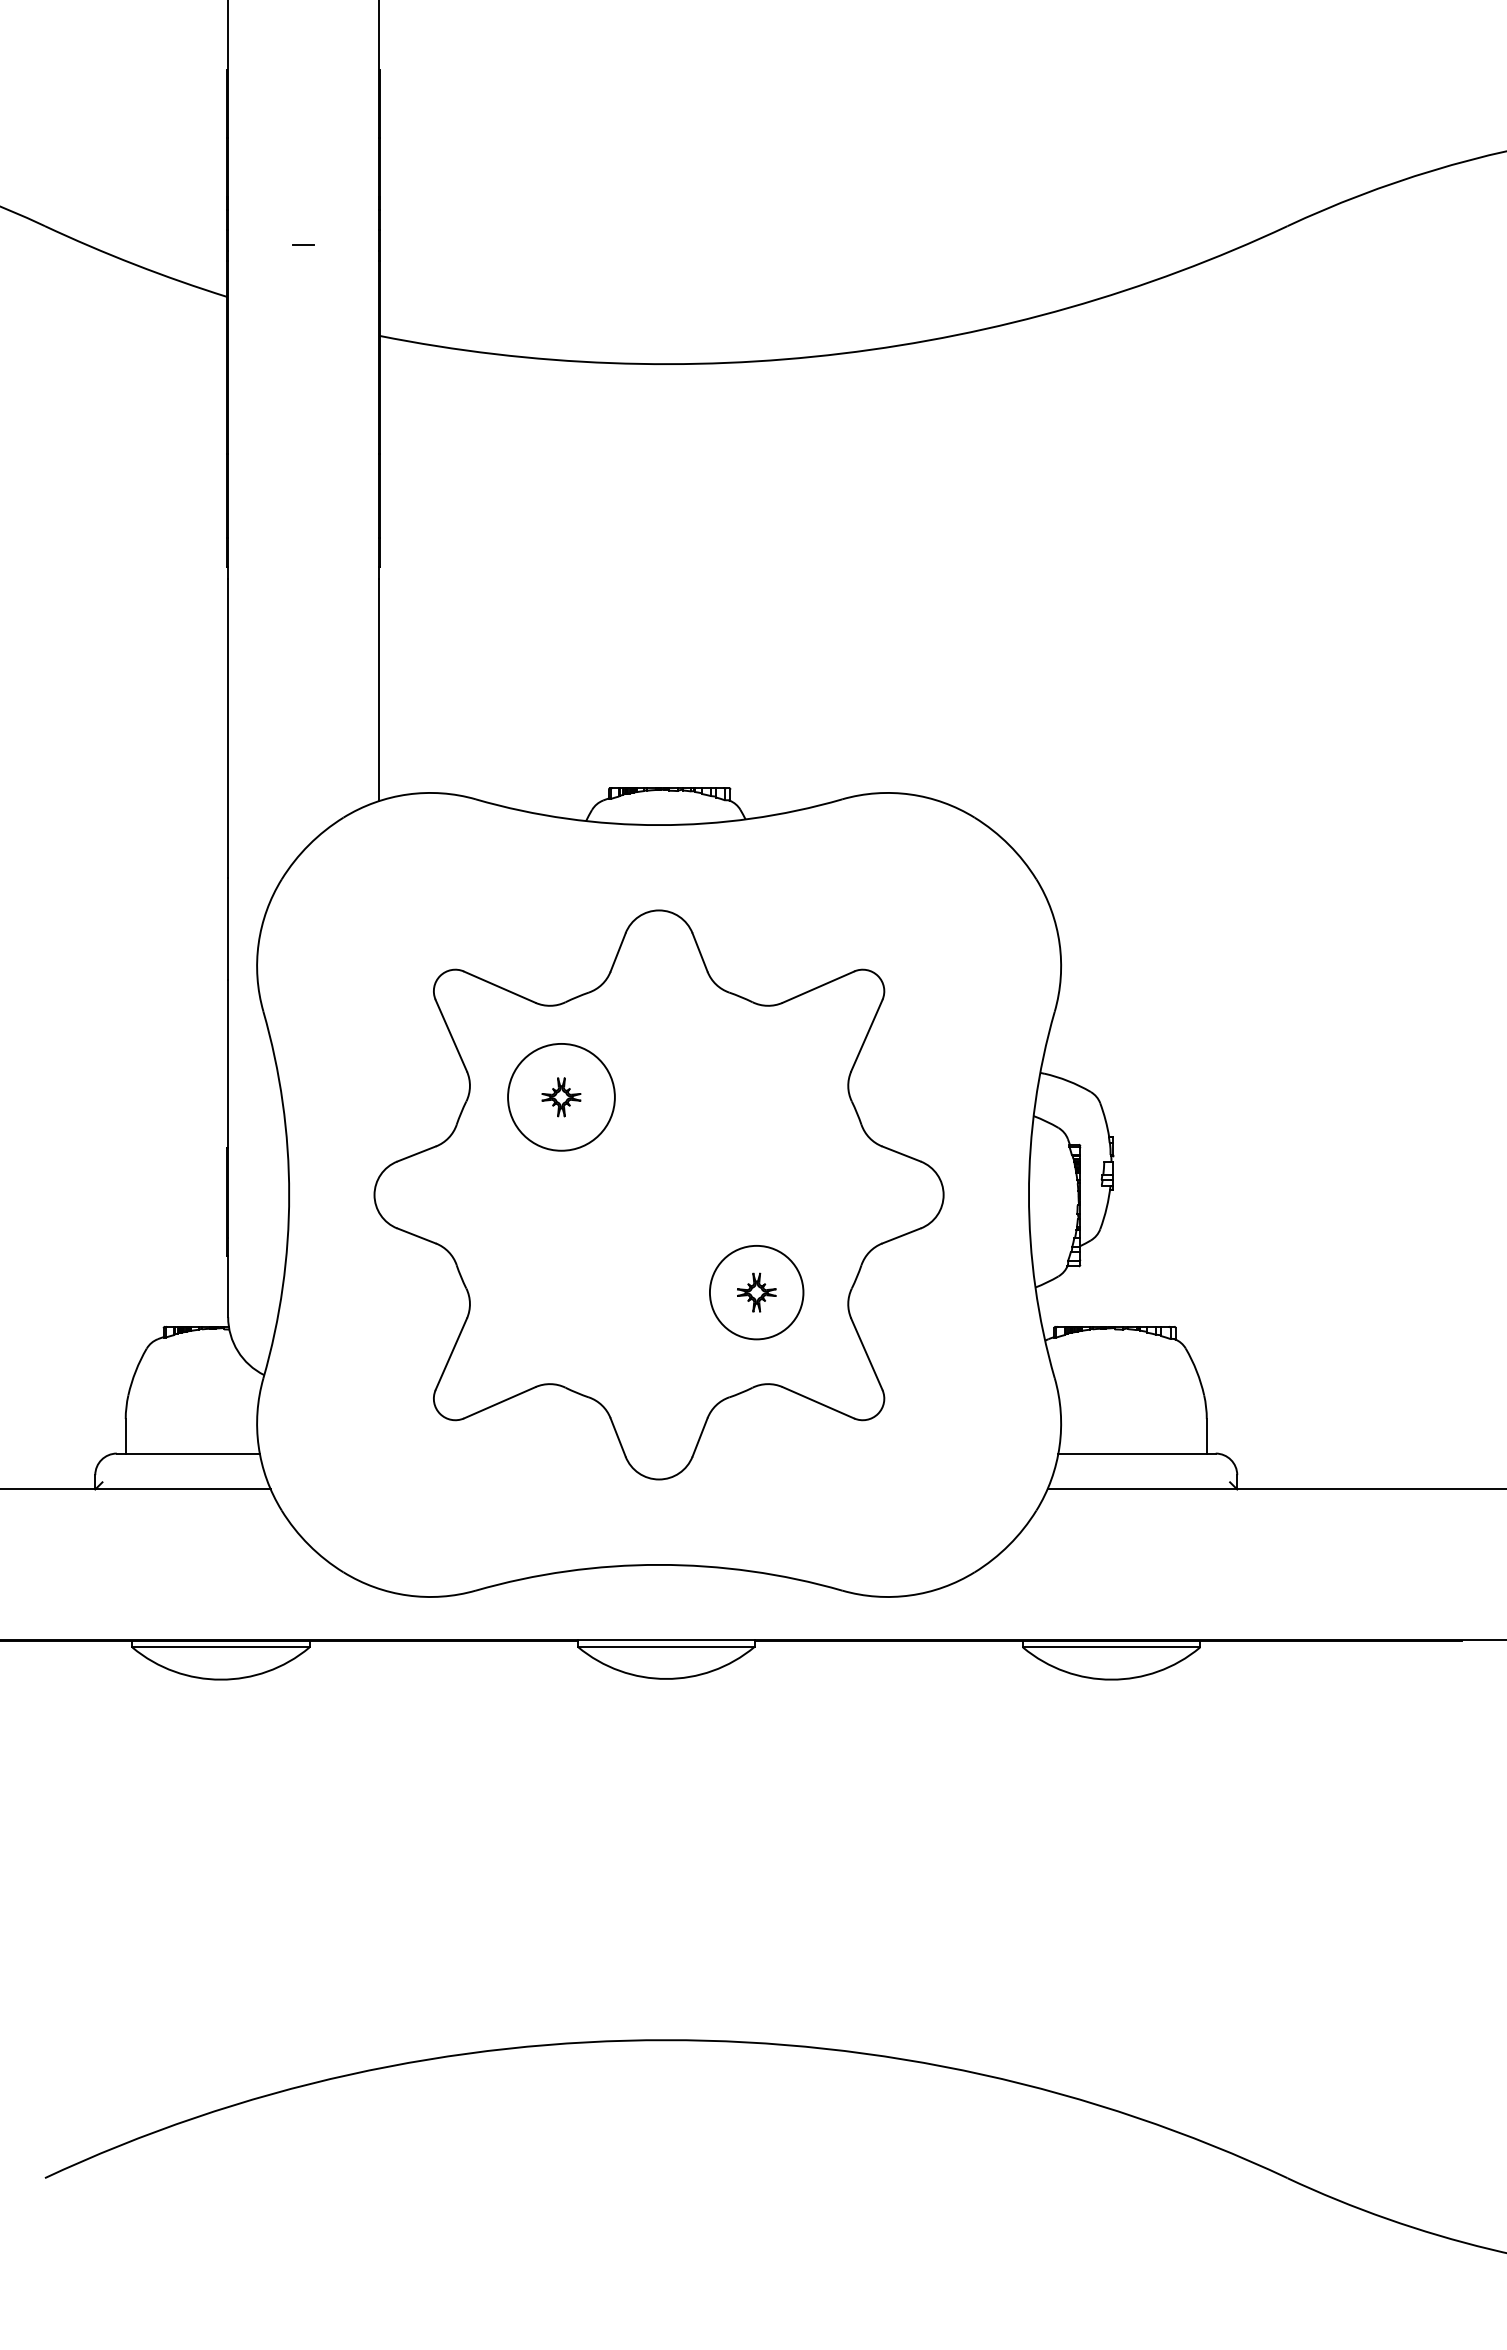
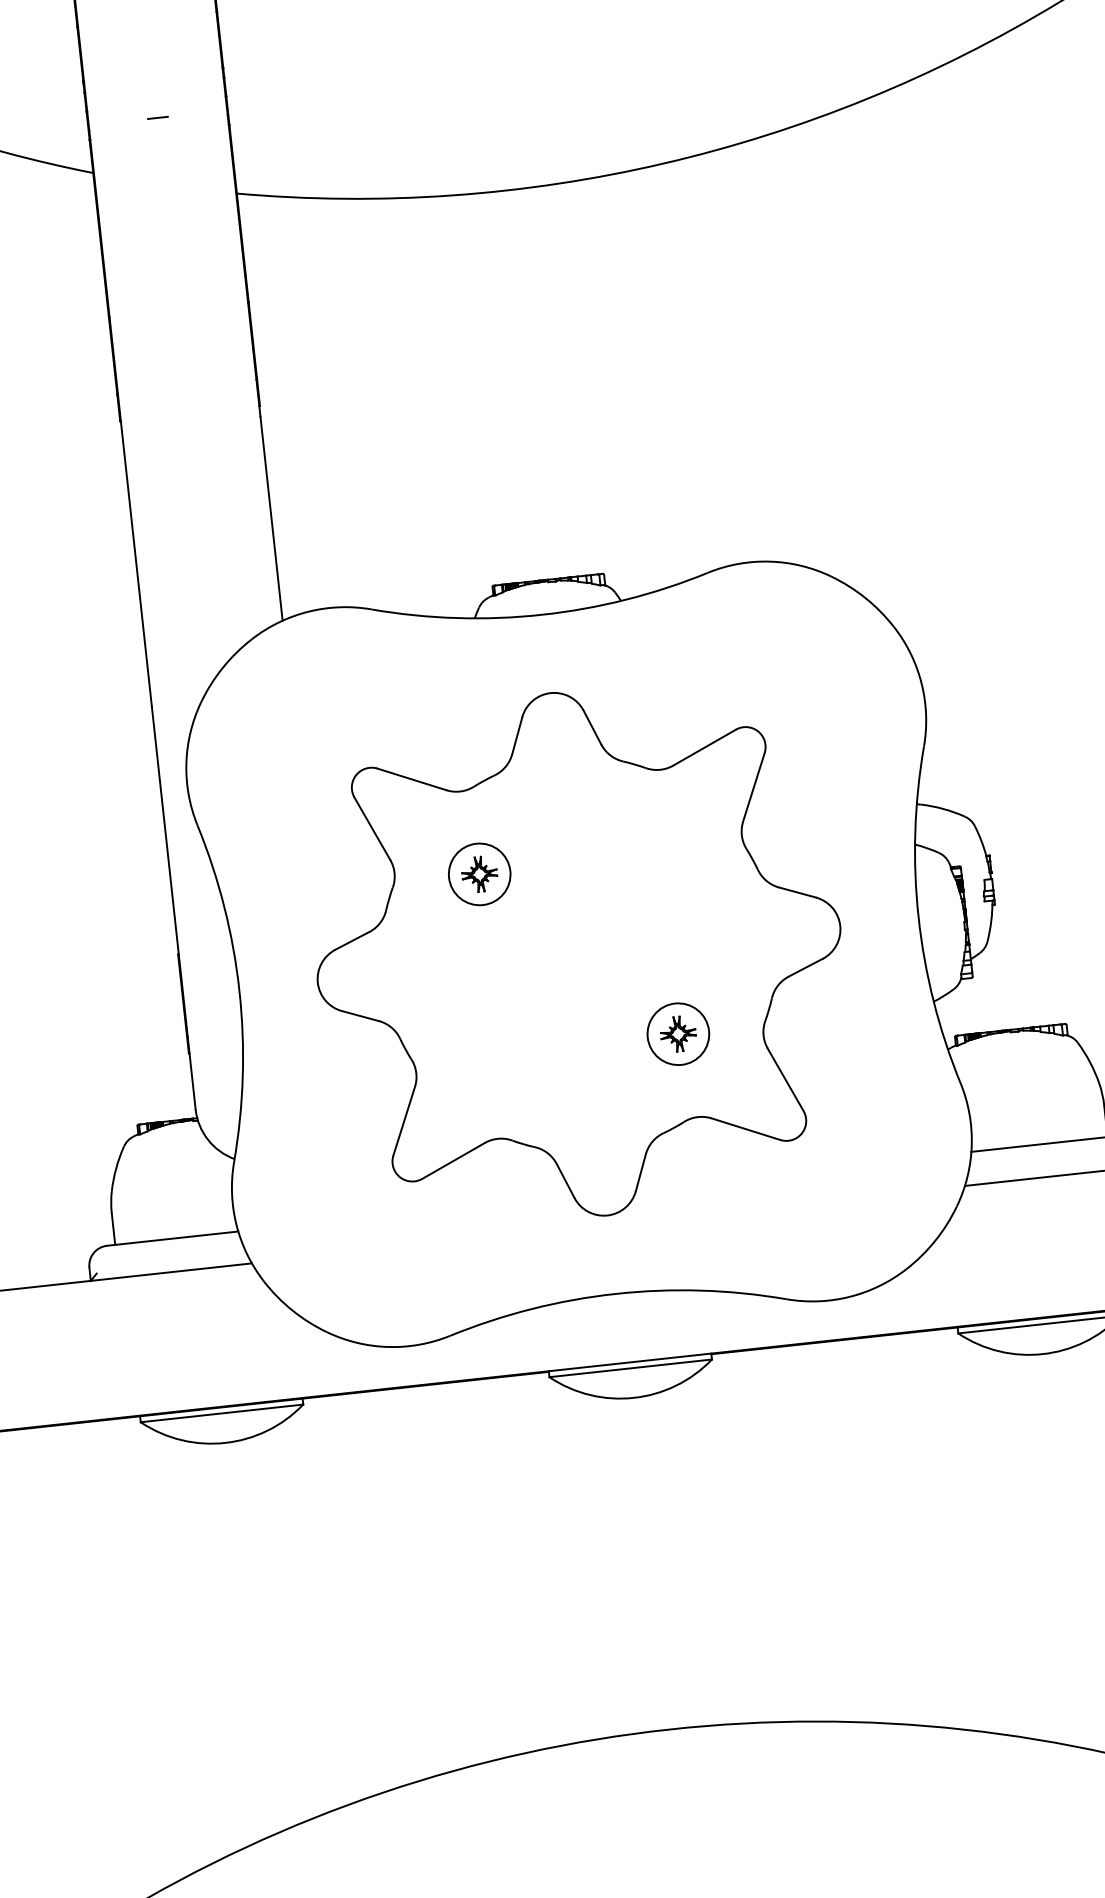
circle: (561, 1096) -> (479, 873), size x0.62
circle: (756, 1292) -> (678, 1034), size x0.71

